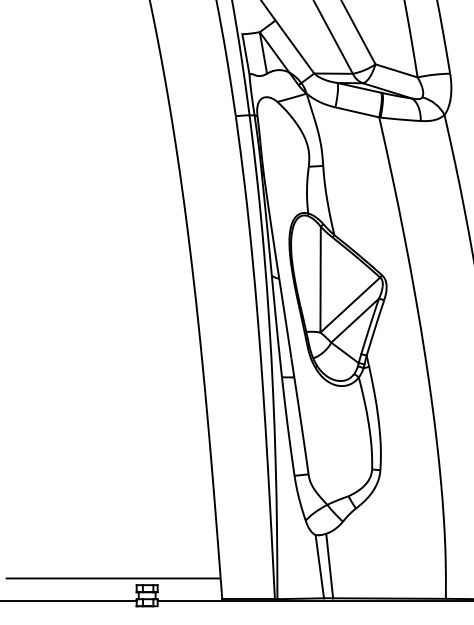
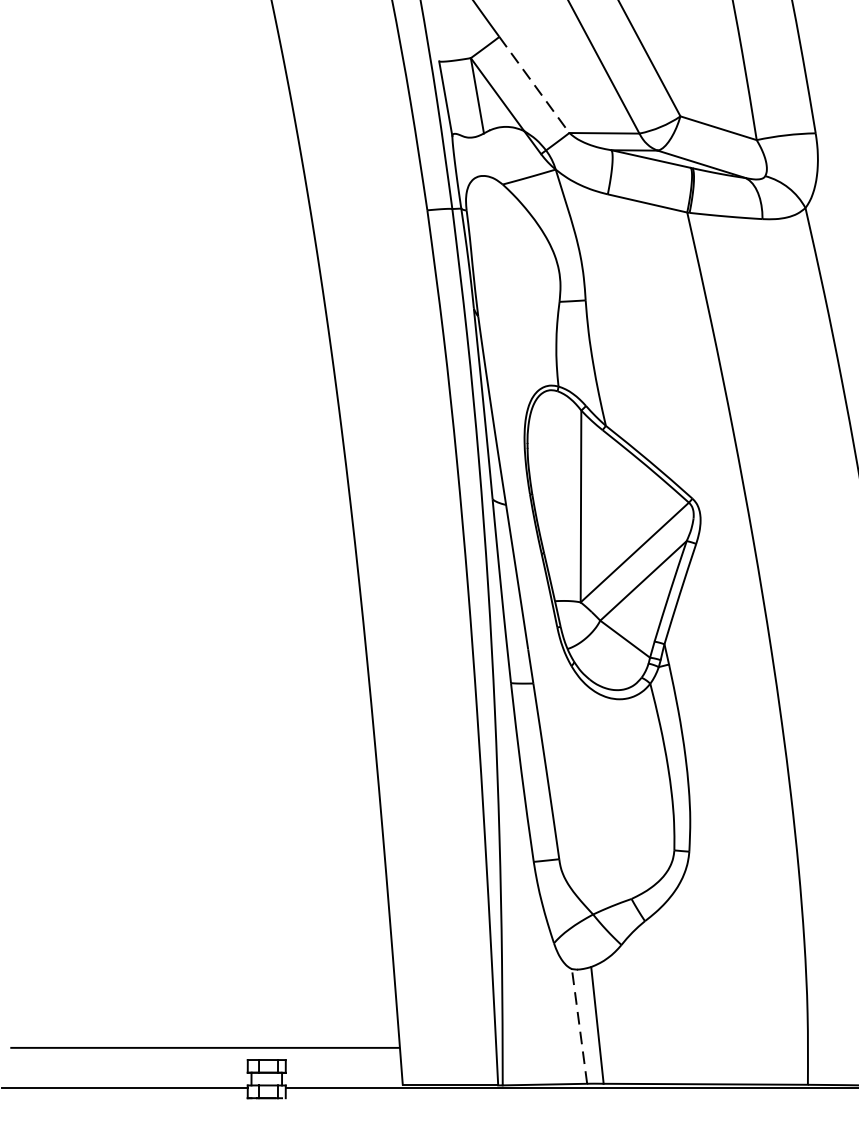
line: (294, 47) -> (533, 85), solid -> dashed
line: (319, 566) -> (578, 1026), solid -> dashed

